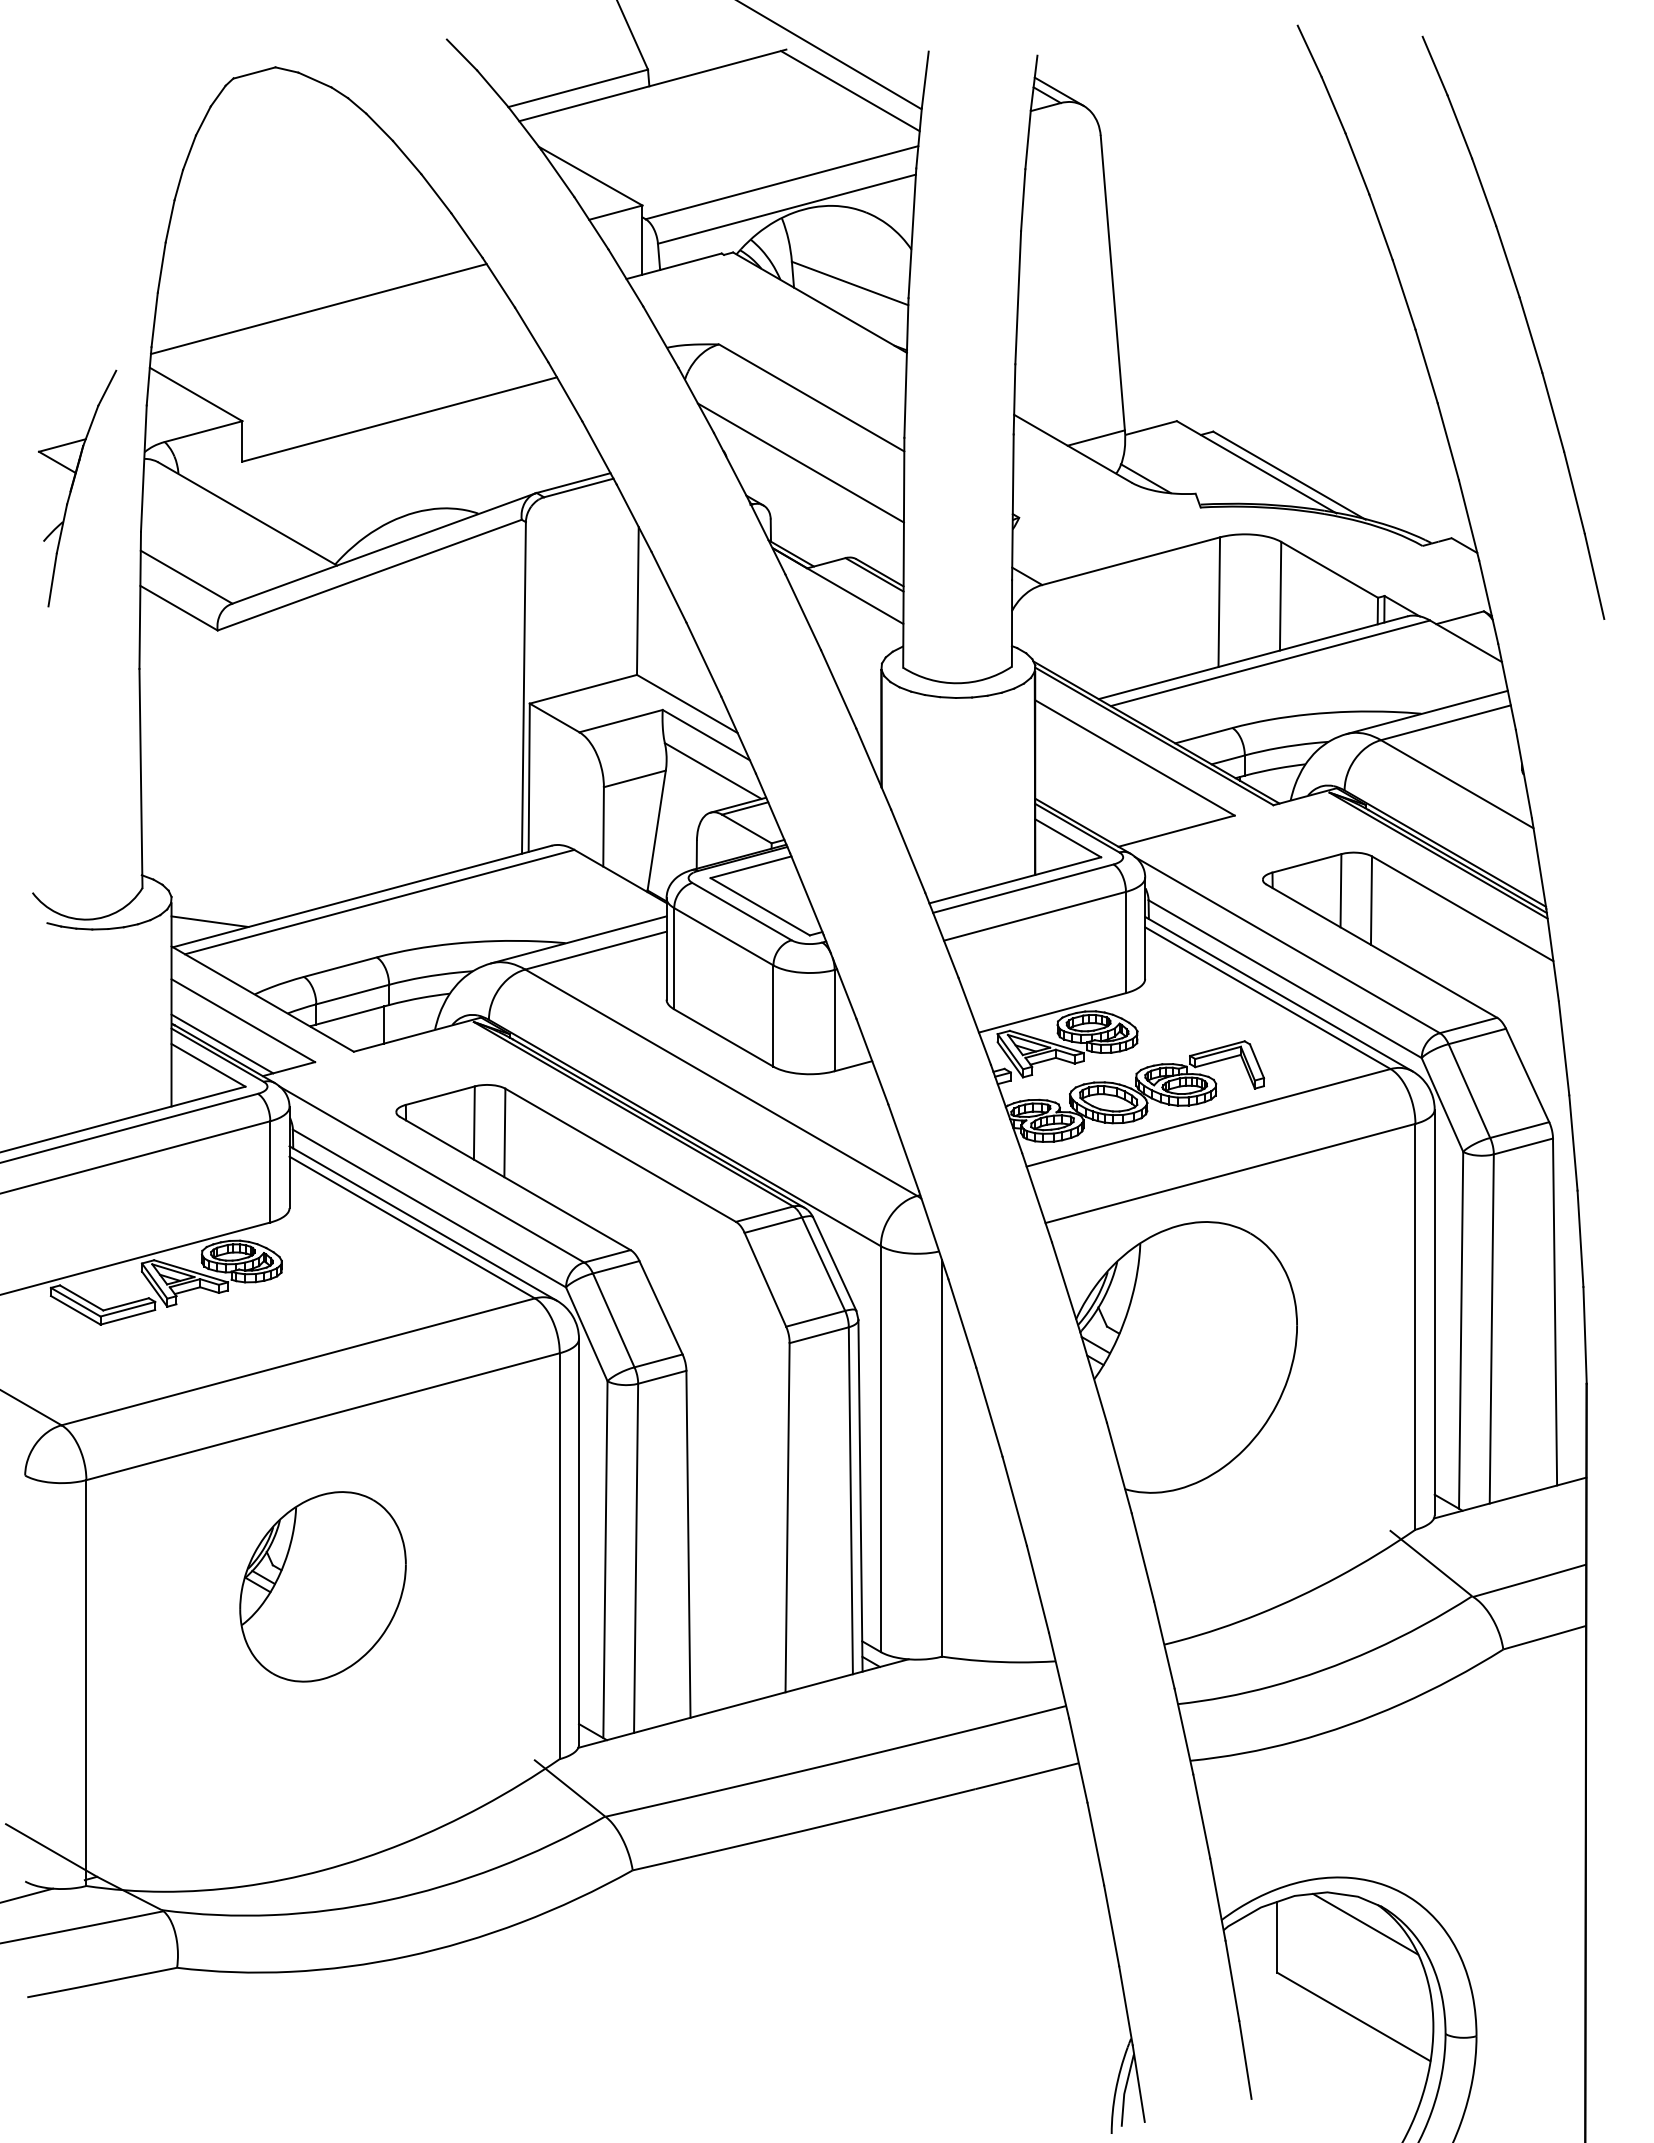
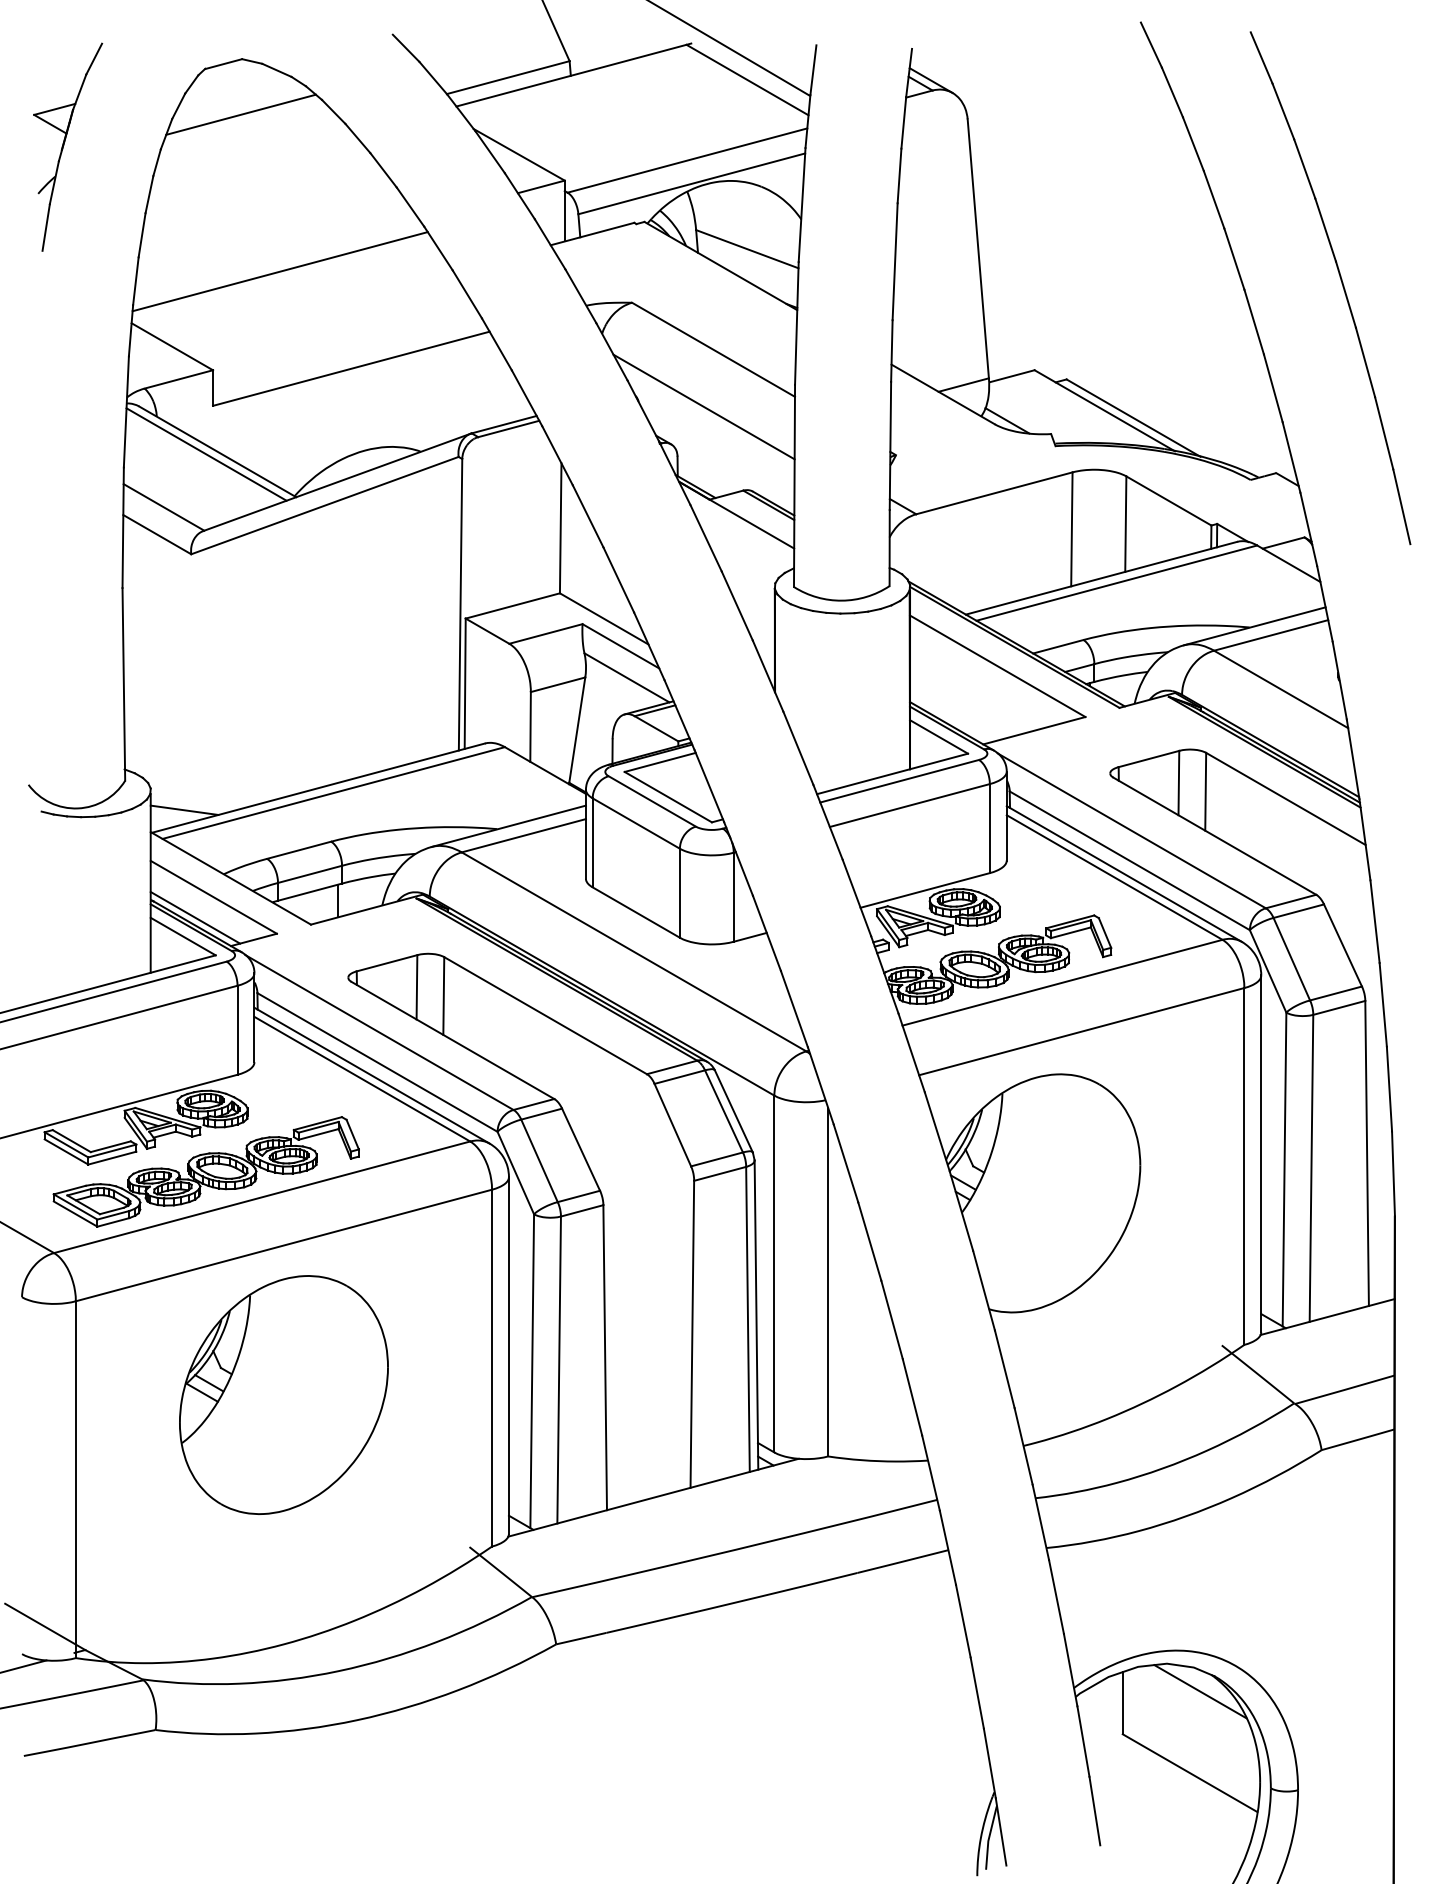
line: (274, 130) -> (241, 114), added
part: (77, 488) -> (68, 147), moved
line: (235, 516) -> (206, 454), added
part: (234, 1332) -> (206, 1171), added
part: (322, 1586) -> (283, 1394), size x1.43

